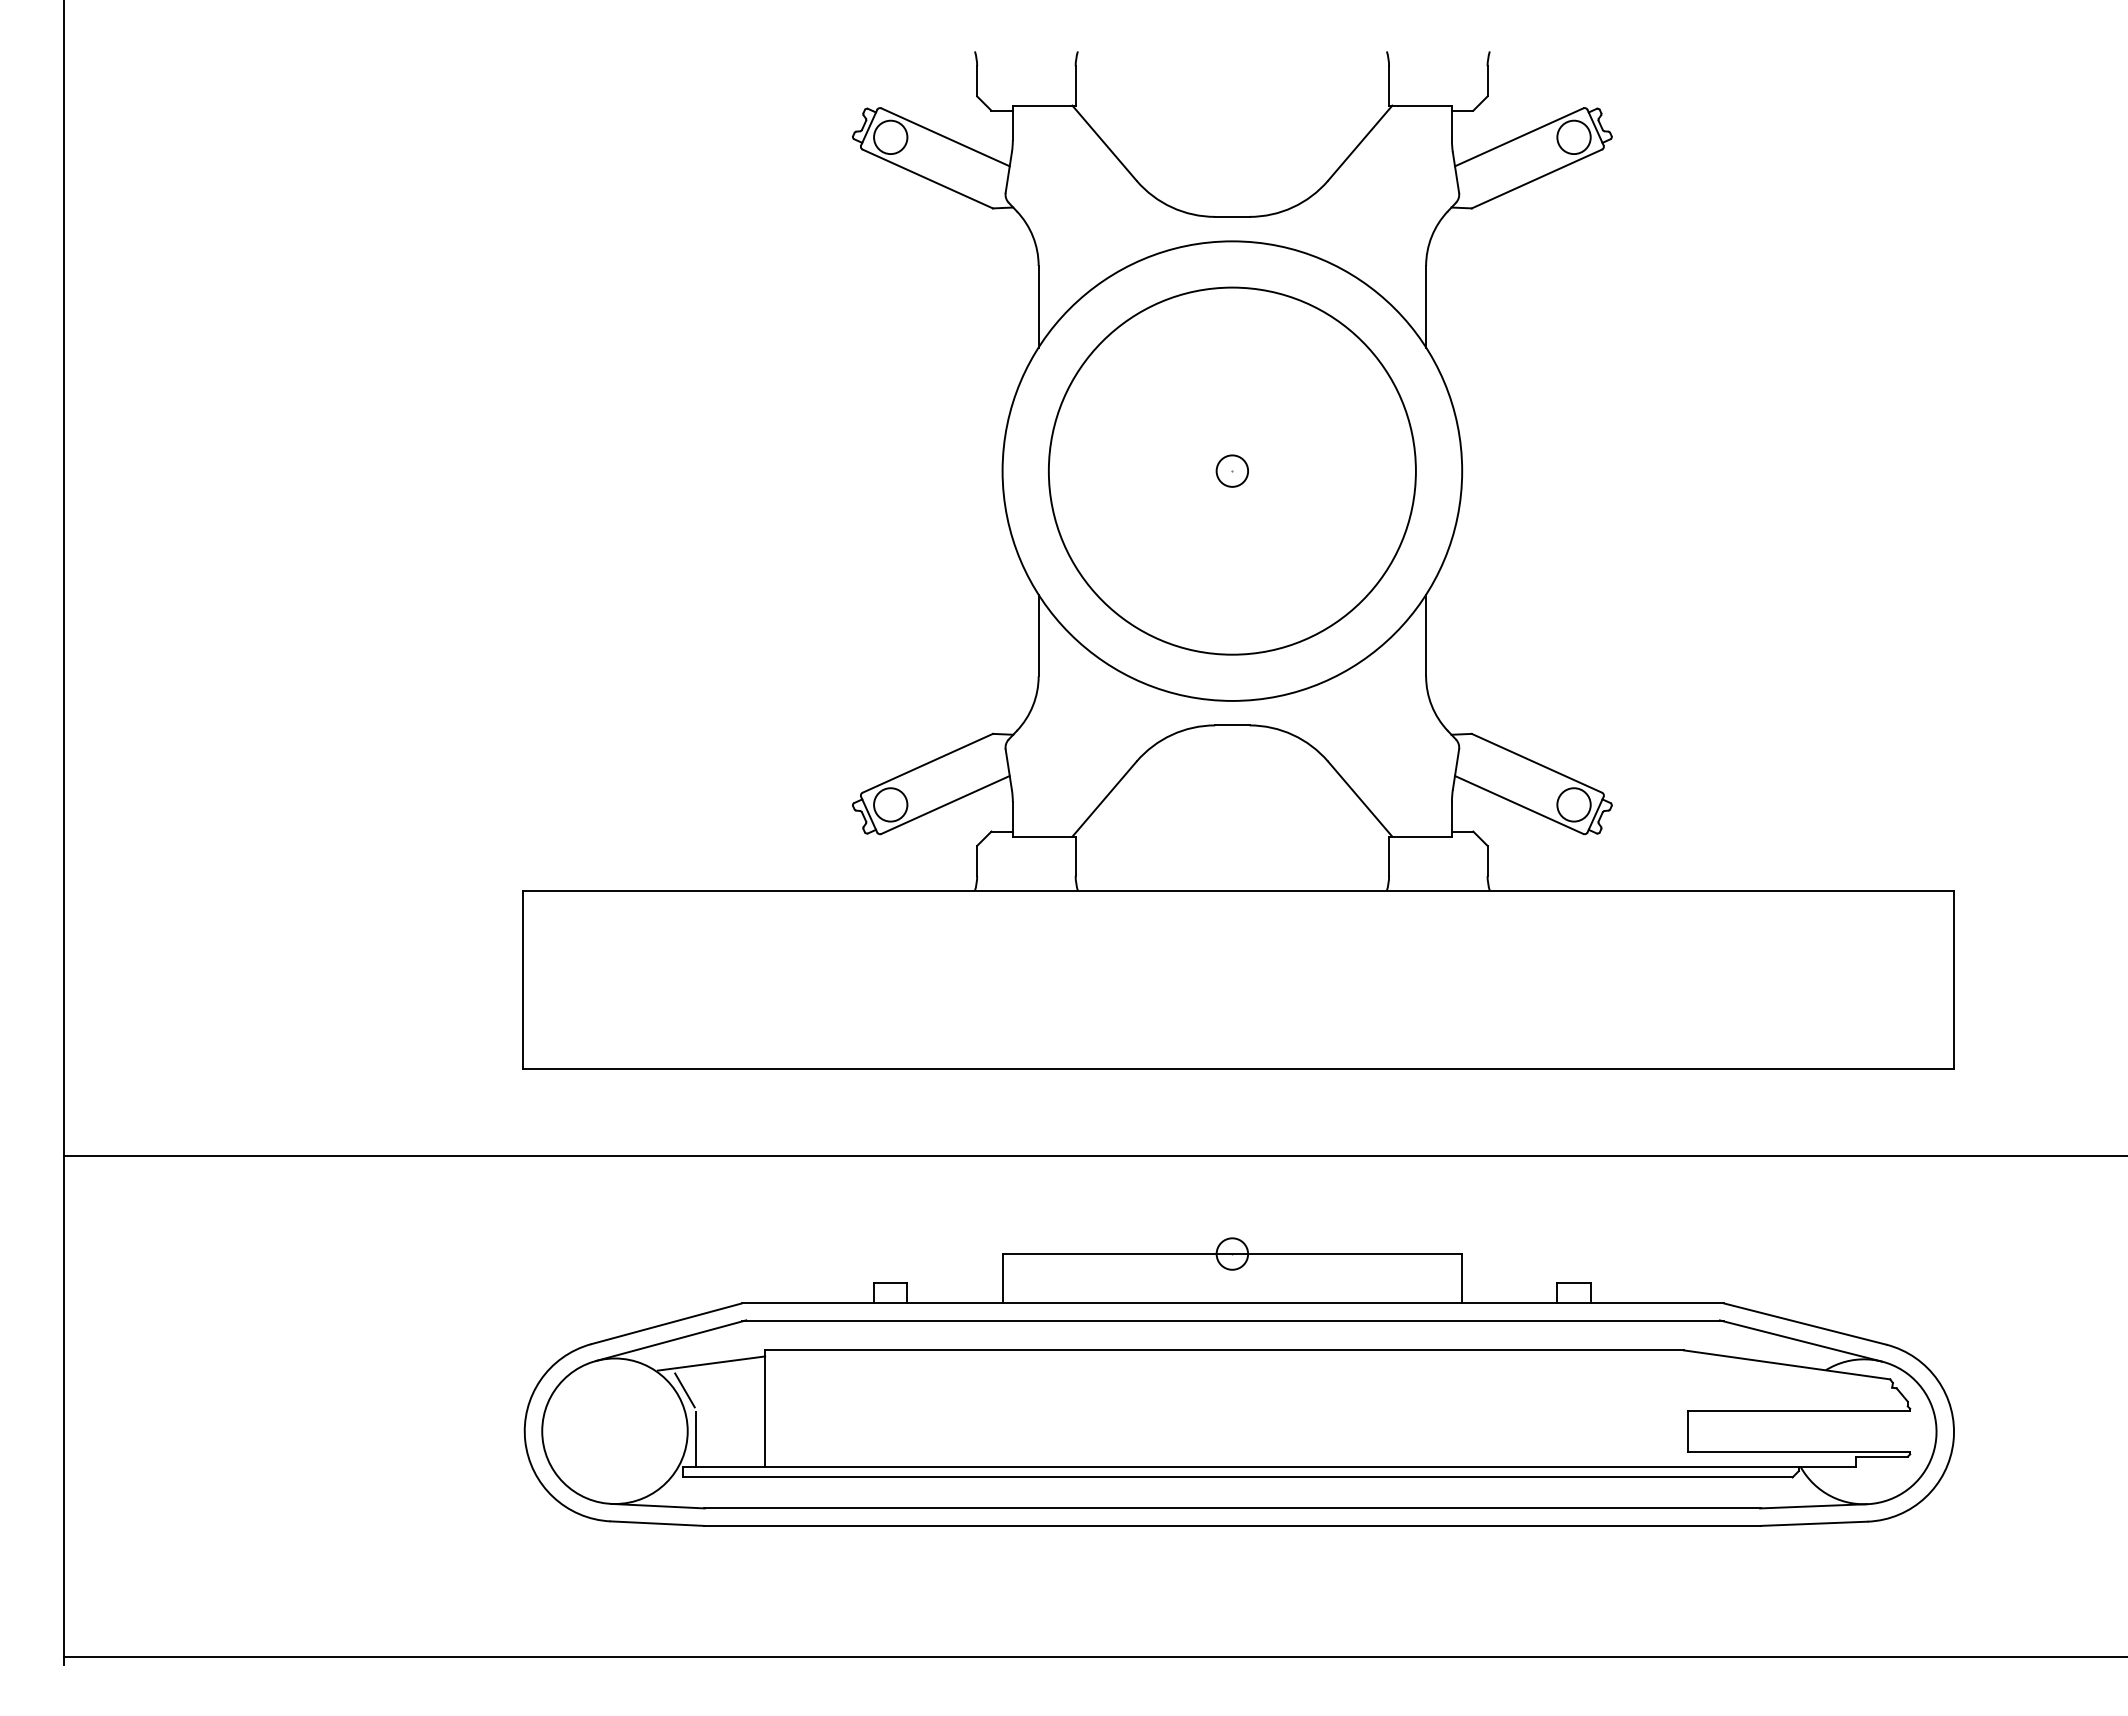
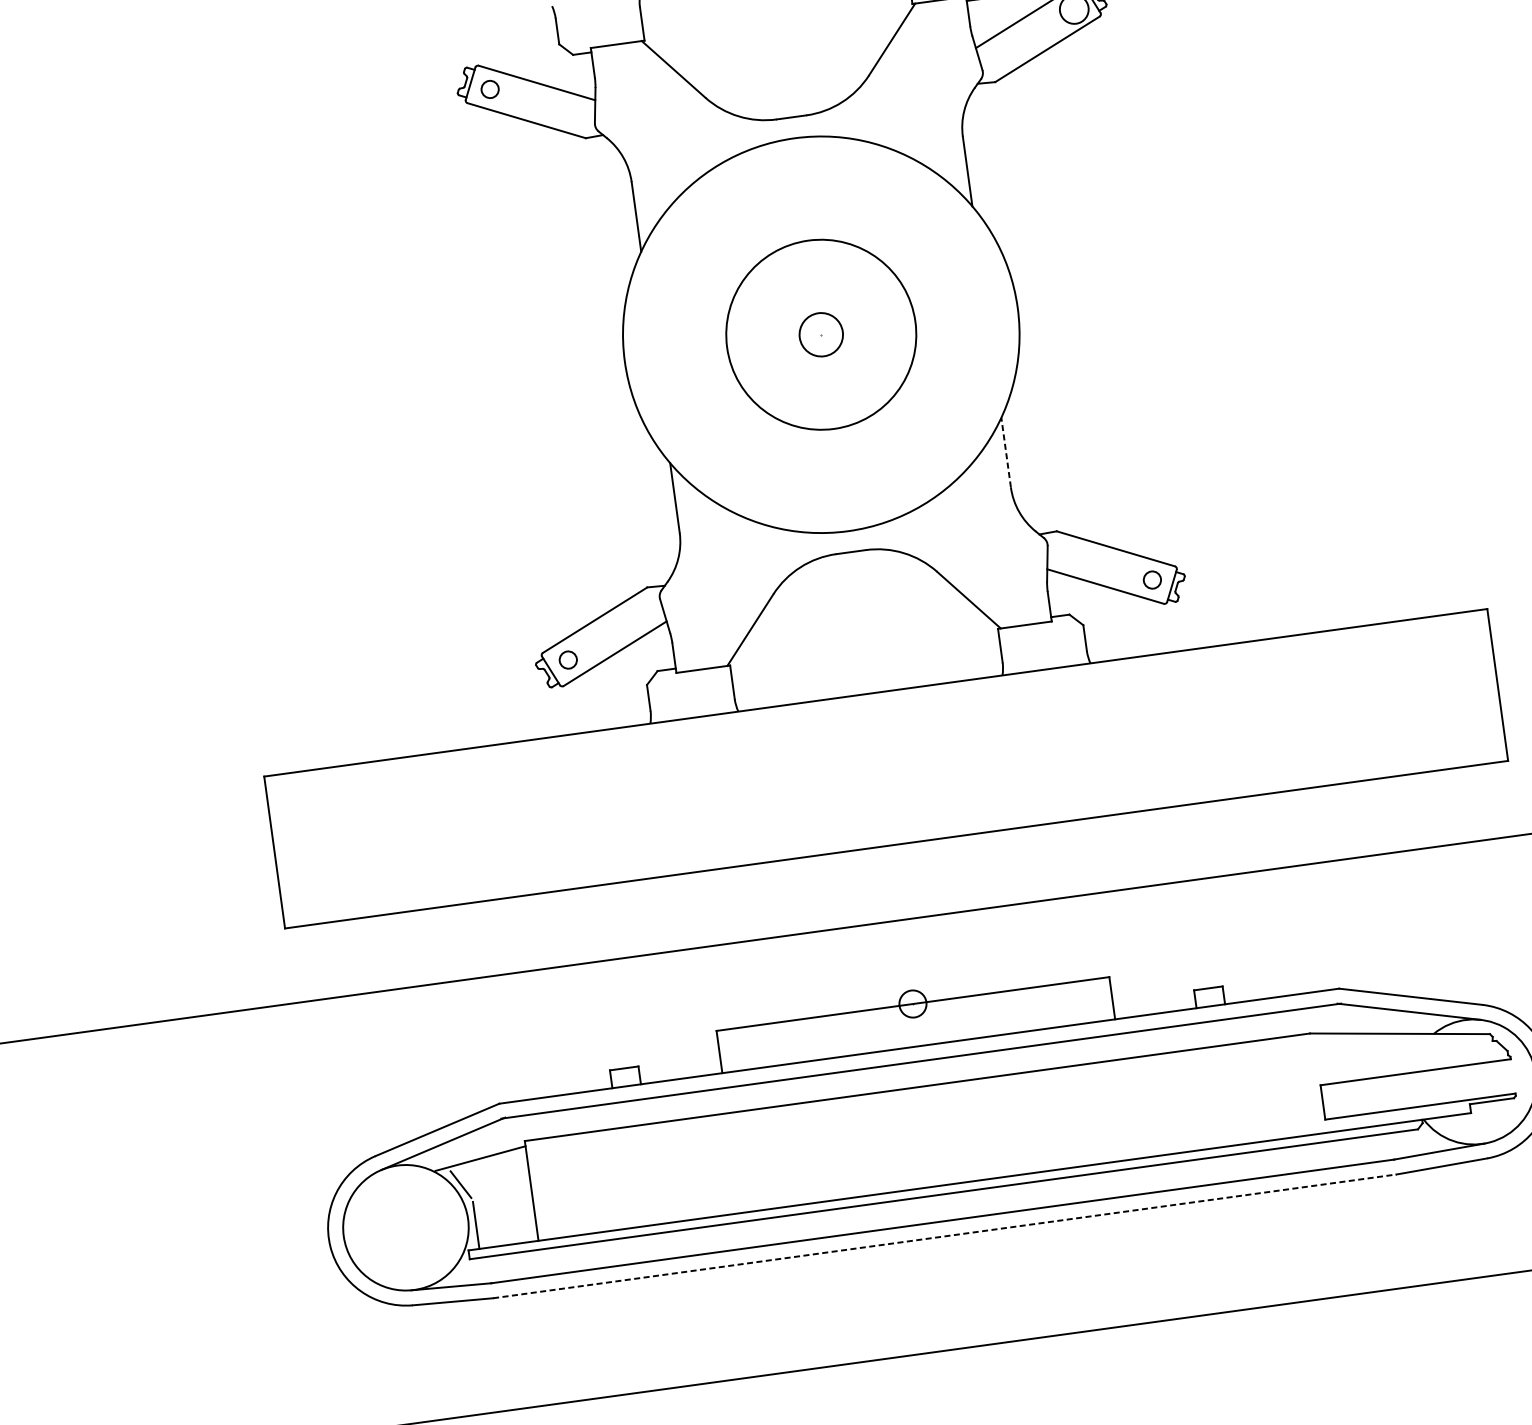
circle: (890, 137) -> (489, 89), size x0.6
circle: (1231, 470) -> (820, 334), size x0.6
circle: (1232, 470) -> (821, 334), size x1.6
line: (1426, 635) -> (1006, 452), solid -> dashed
circle: (890, 804) -> (568, 659), size x0.6
circle: (1573, 804) -> (1151, 579), size x0.6
line: (1232, 1525) -> (944, 1236), solid -> dashed

